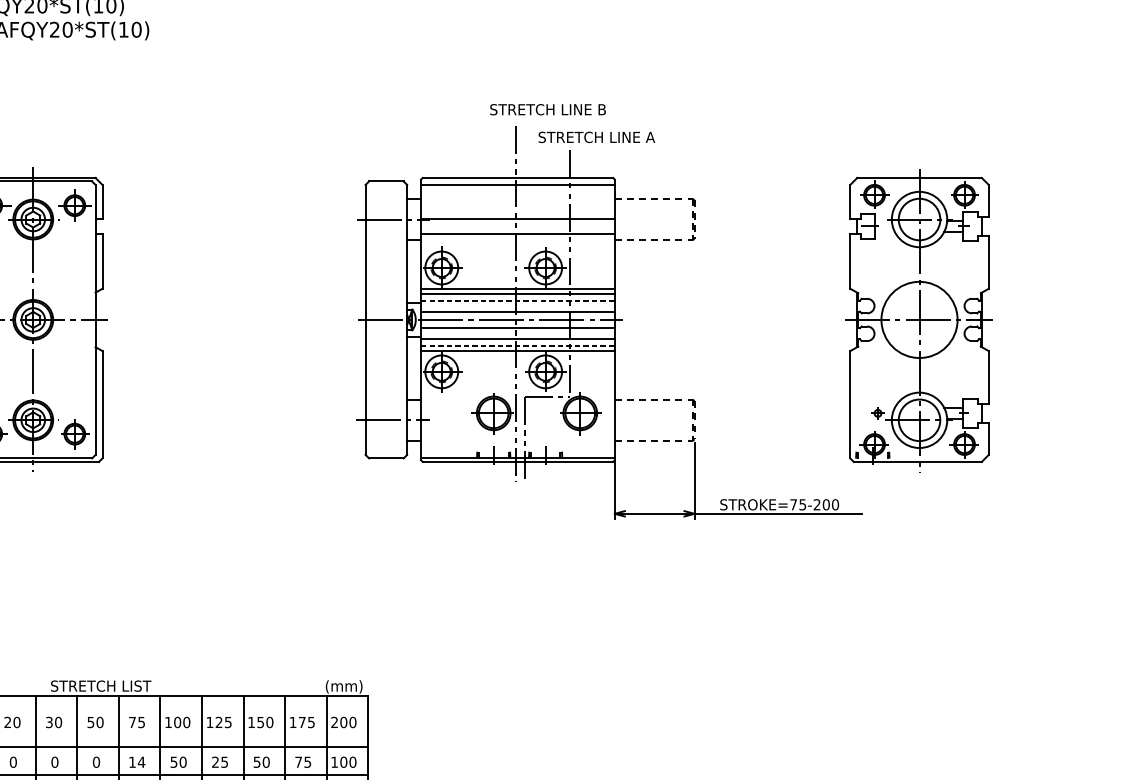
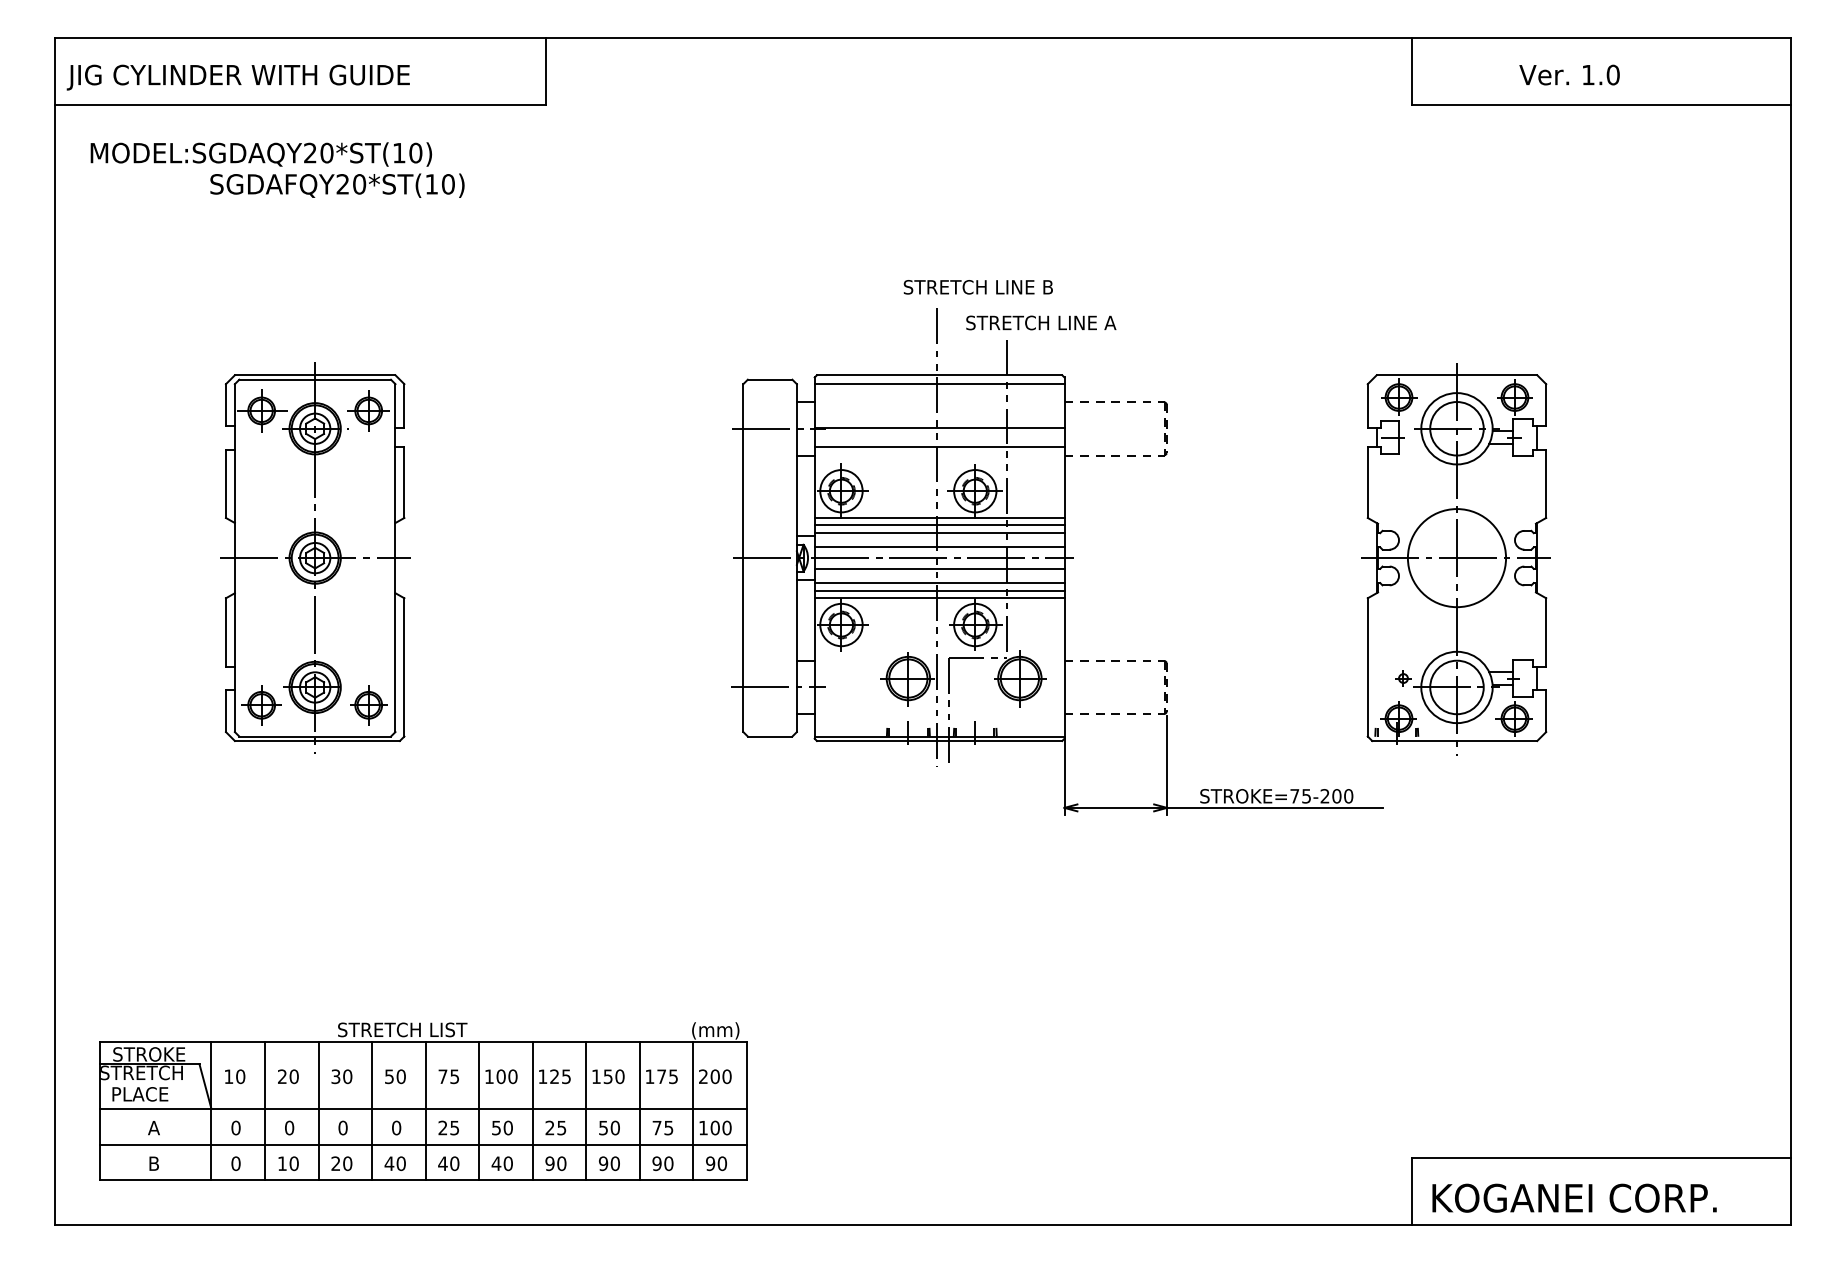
line: (517, 300) -> (939, 533), dashed -> solid
line: (517, 345) -> (939, 591), dashed -> solid
text: (136, 761) -> (448, 1127), 14 -> 25

